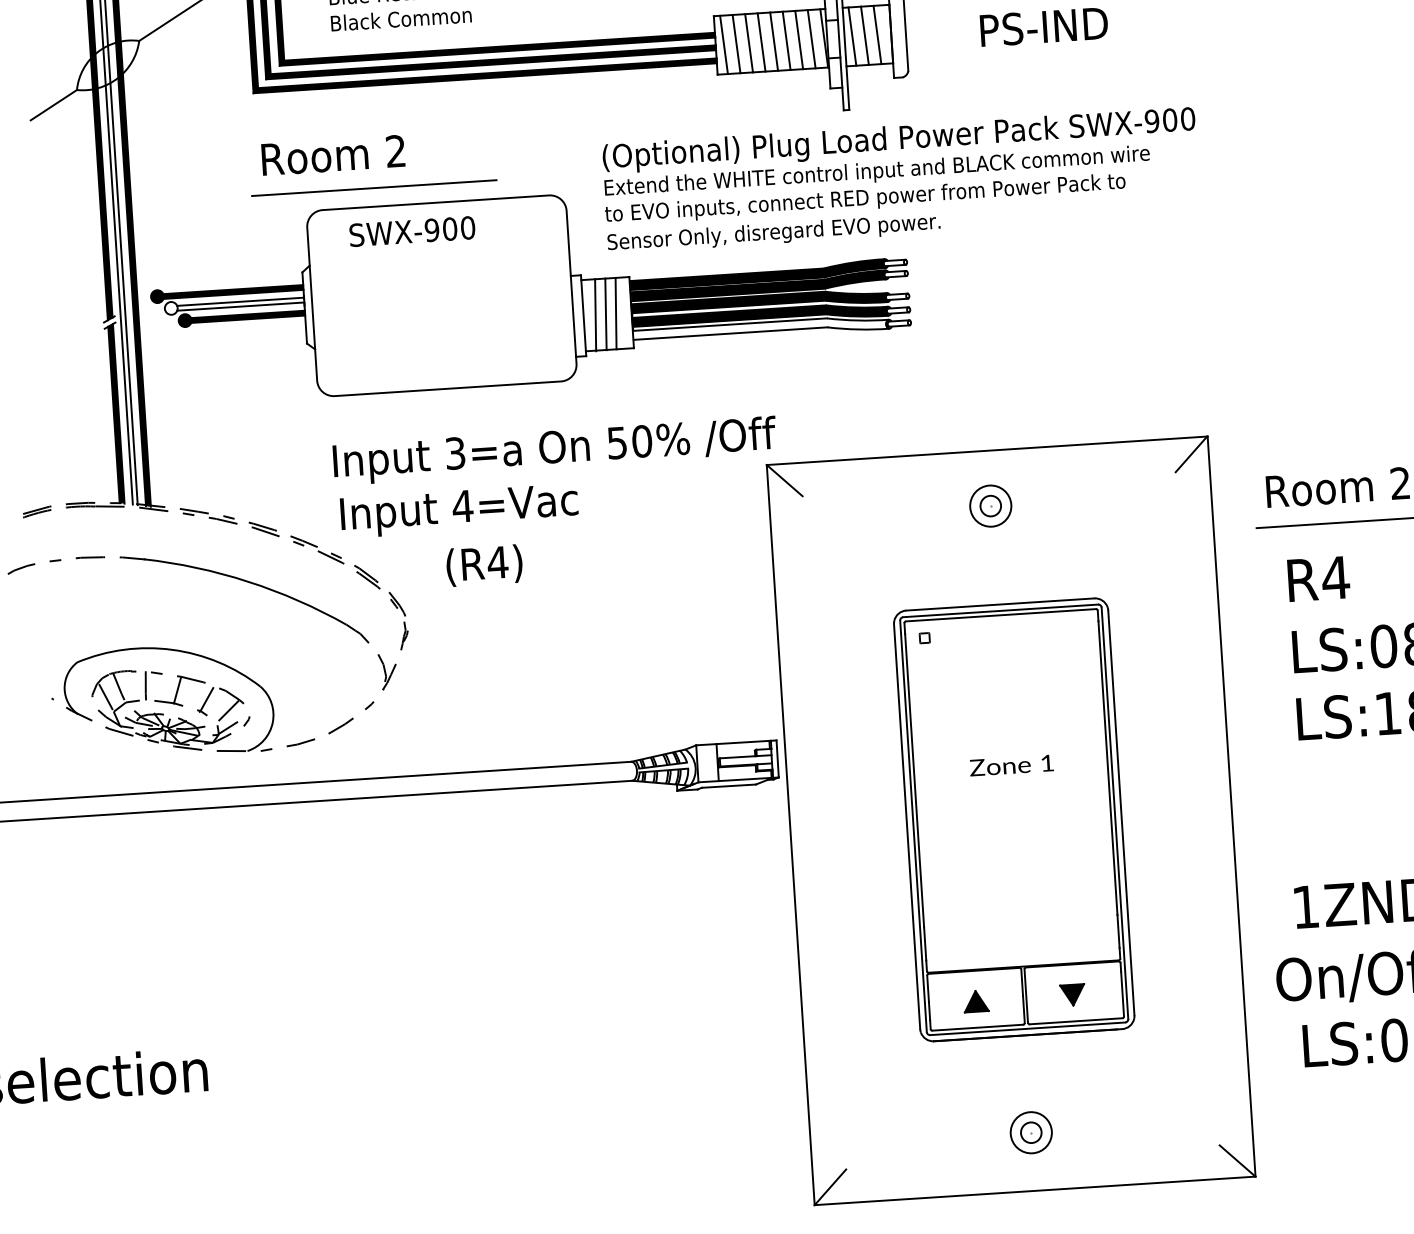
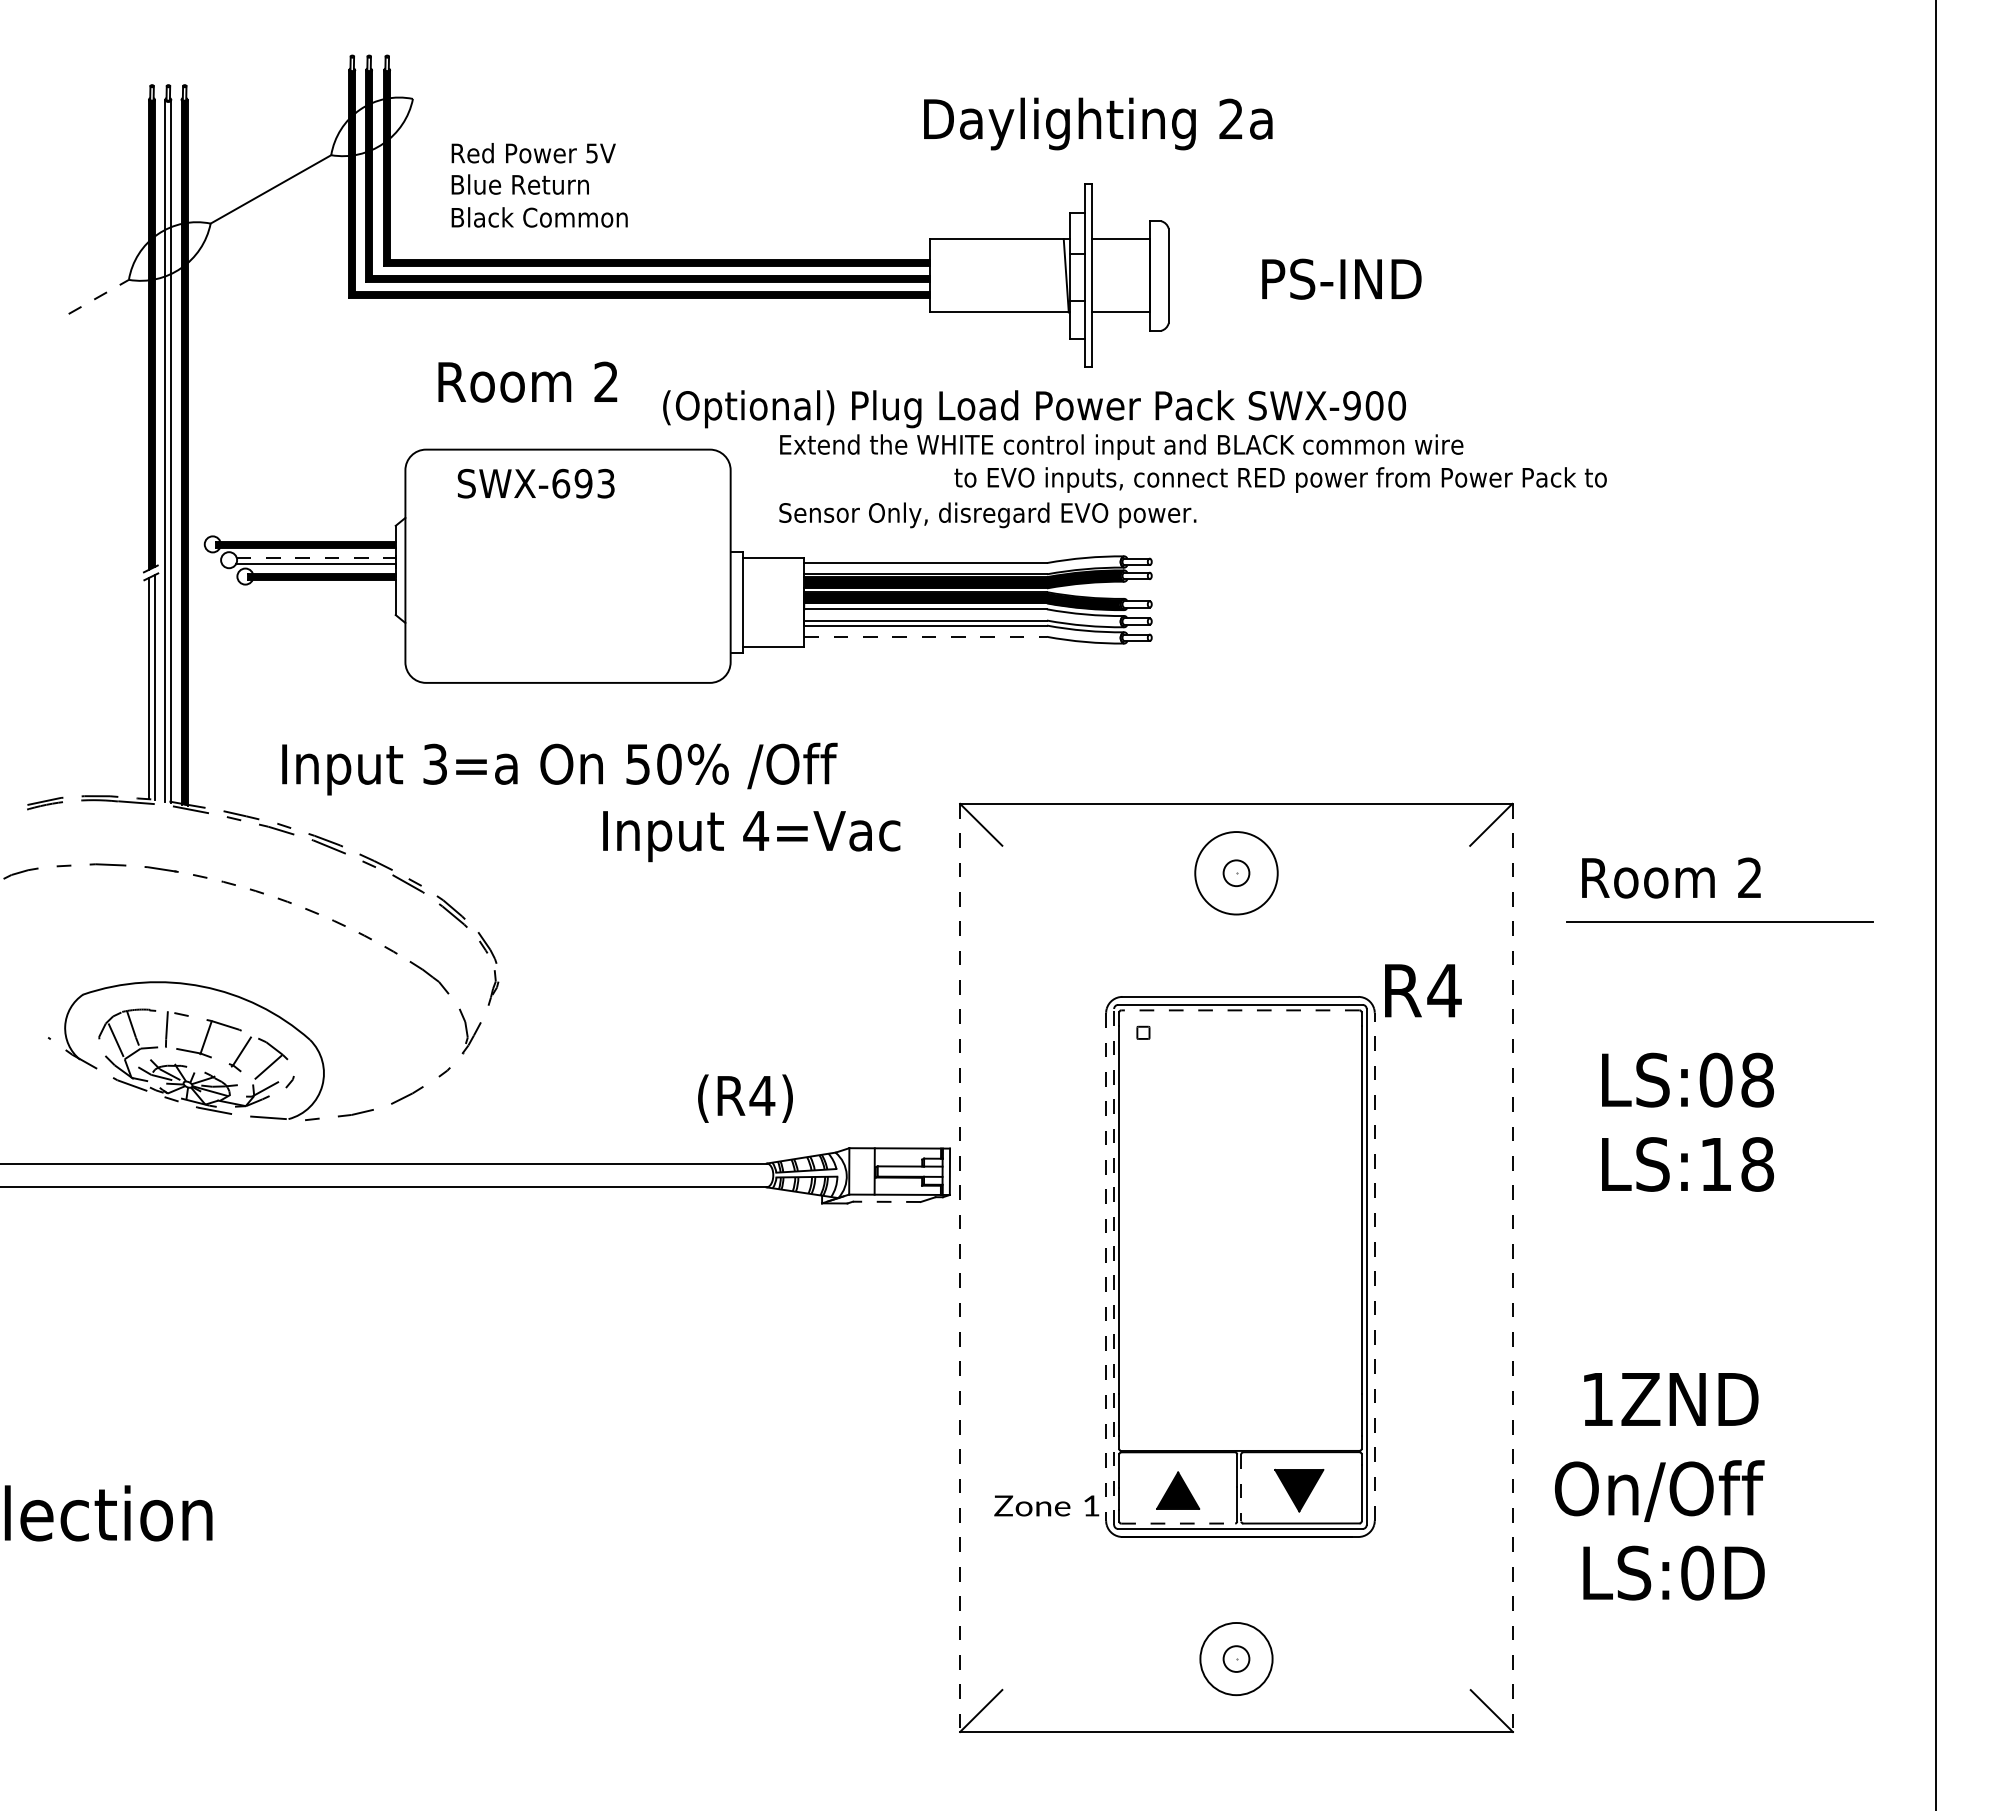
line: (877, 34) -> (1132, 275), removed
line: (864, 35) -> (1116, 275), removed
line: (852, 36) -> (1101, 275), removed
line: (798, 39) -> (1034, 275), removed
line: (811, 39) -> (1050, 275), removed
line: (786, 40) -> (1018, 275), removed
line: (773, 41) -> (1002, 275), removed
line: (761, 42) -> (987, 275), removed
line: (735, 43) -> (955, 275), removed
line: (748, 43) -> (971, 275), removed
line: (723, 44) -> (940, 275), removed
line: (53, 104) -> (98, 296), solid -> dashed
text: (899, 140) -> (1034, 409), moved
text: (333, 154) -> (527, 381), moved
line: (374, 188) -> (492, 426), removed
text: (865, 198) -> (1280, 479), moved
text: (449, 228) -> (583, 483), SWX-900 -> SWX-693
fill: (758, 274) -> (964, 565), removed
fill: (157, 296) -> (212, 544), removed
line: (240, 301) -> (316, 557), solid -> dashed
line: (615, 313) -> (783, 602), removed
line: (606, 314) -> (771, 602), removed
line: (595, 315) -> (758, 603), removed
fill: (759, 317) -> (963, 618), removed
fill: (185, 320) -> (245, 576), removed
line: (731, 333) -> (926, 636), solid -> dashed
fill: (115, 413) -> (151, 687), removed
text: (554, 450) -> (559, 768), moved
circle: (990, 506) -> (1236, 873), size x1.6
text: (459, 511) -> (751, 836), moved
text: (484, 565) -> (745, 1098), moved
text: (1318, 578) -> (1423, 990), moved
arc: (248, 581) -> (303, 907), solid -> dashed
line: (1000, 615) -> (1239, 1010), solid -> dashed
text: (1011, 765) -> (1046, 1505), moved
line: (728, 785) -> (886, 1201), solid -> dashed
line: (1231, 807) -> (1512, 1268), solid -> dashed
line: (1121, 812) -> (1374, 1266), solid -> dashed
line: (913, 825) -> (1114, 1266), solid -> dashed
line: (907, 826) -> (1106, 1266), solid -> dashed
line: (791, 835) -> (960, 1268), solid -> dashed
line: (1026, 995) -> (1241, 1487), solid -> dashed
part: (1072, 995) -> (1299, 1490), size x1.6
part: (976, 1001) -> (1178, 1490), size x1.4
line: (978, 1027) -> (1178, 1523), solid -> dashed
circle: (1031, 1132) -> (1236, 1658), size x1.4

